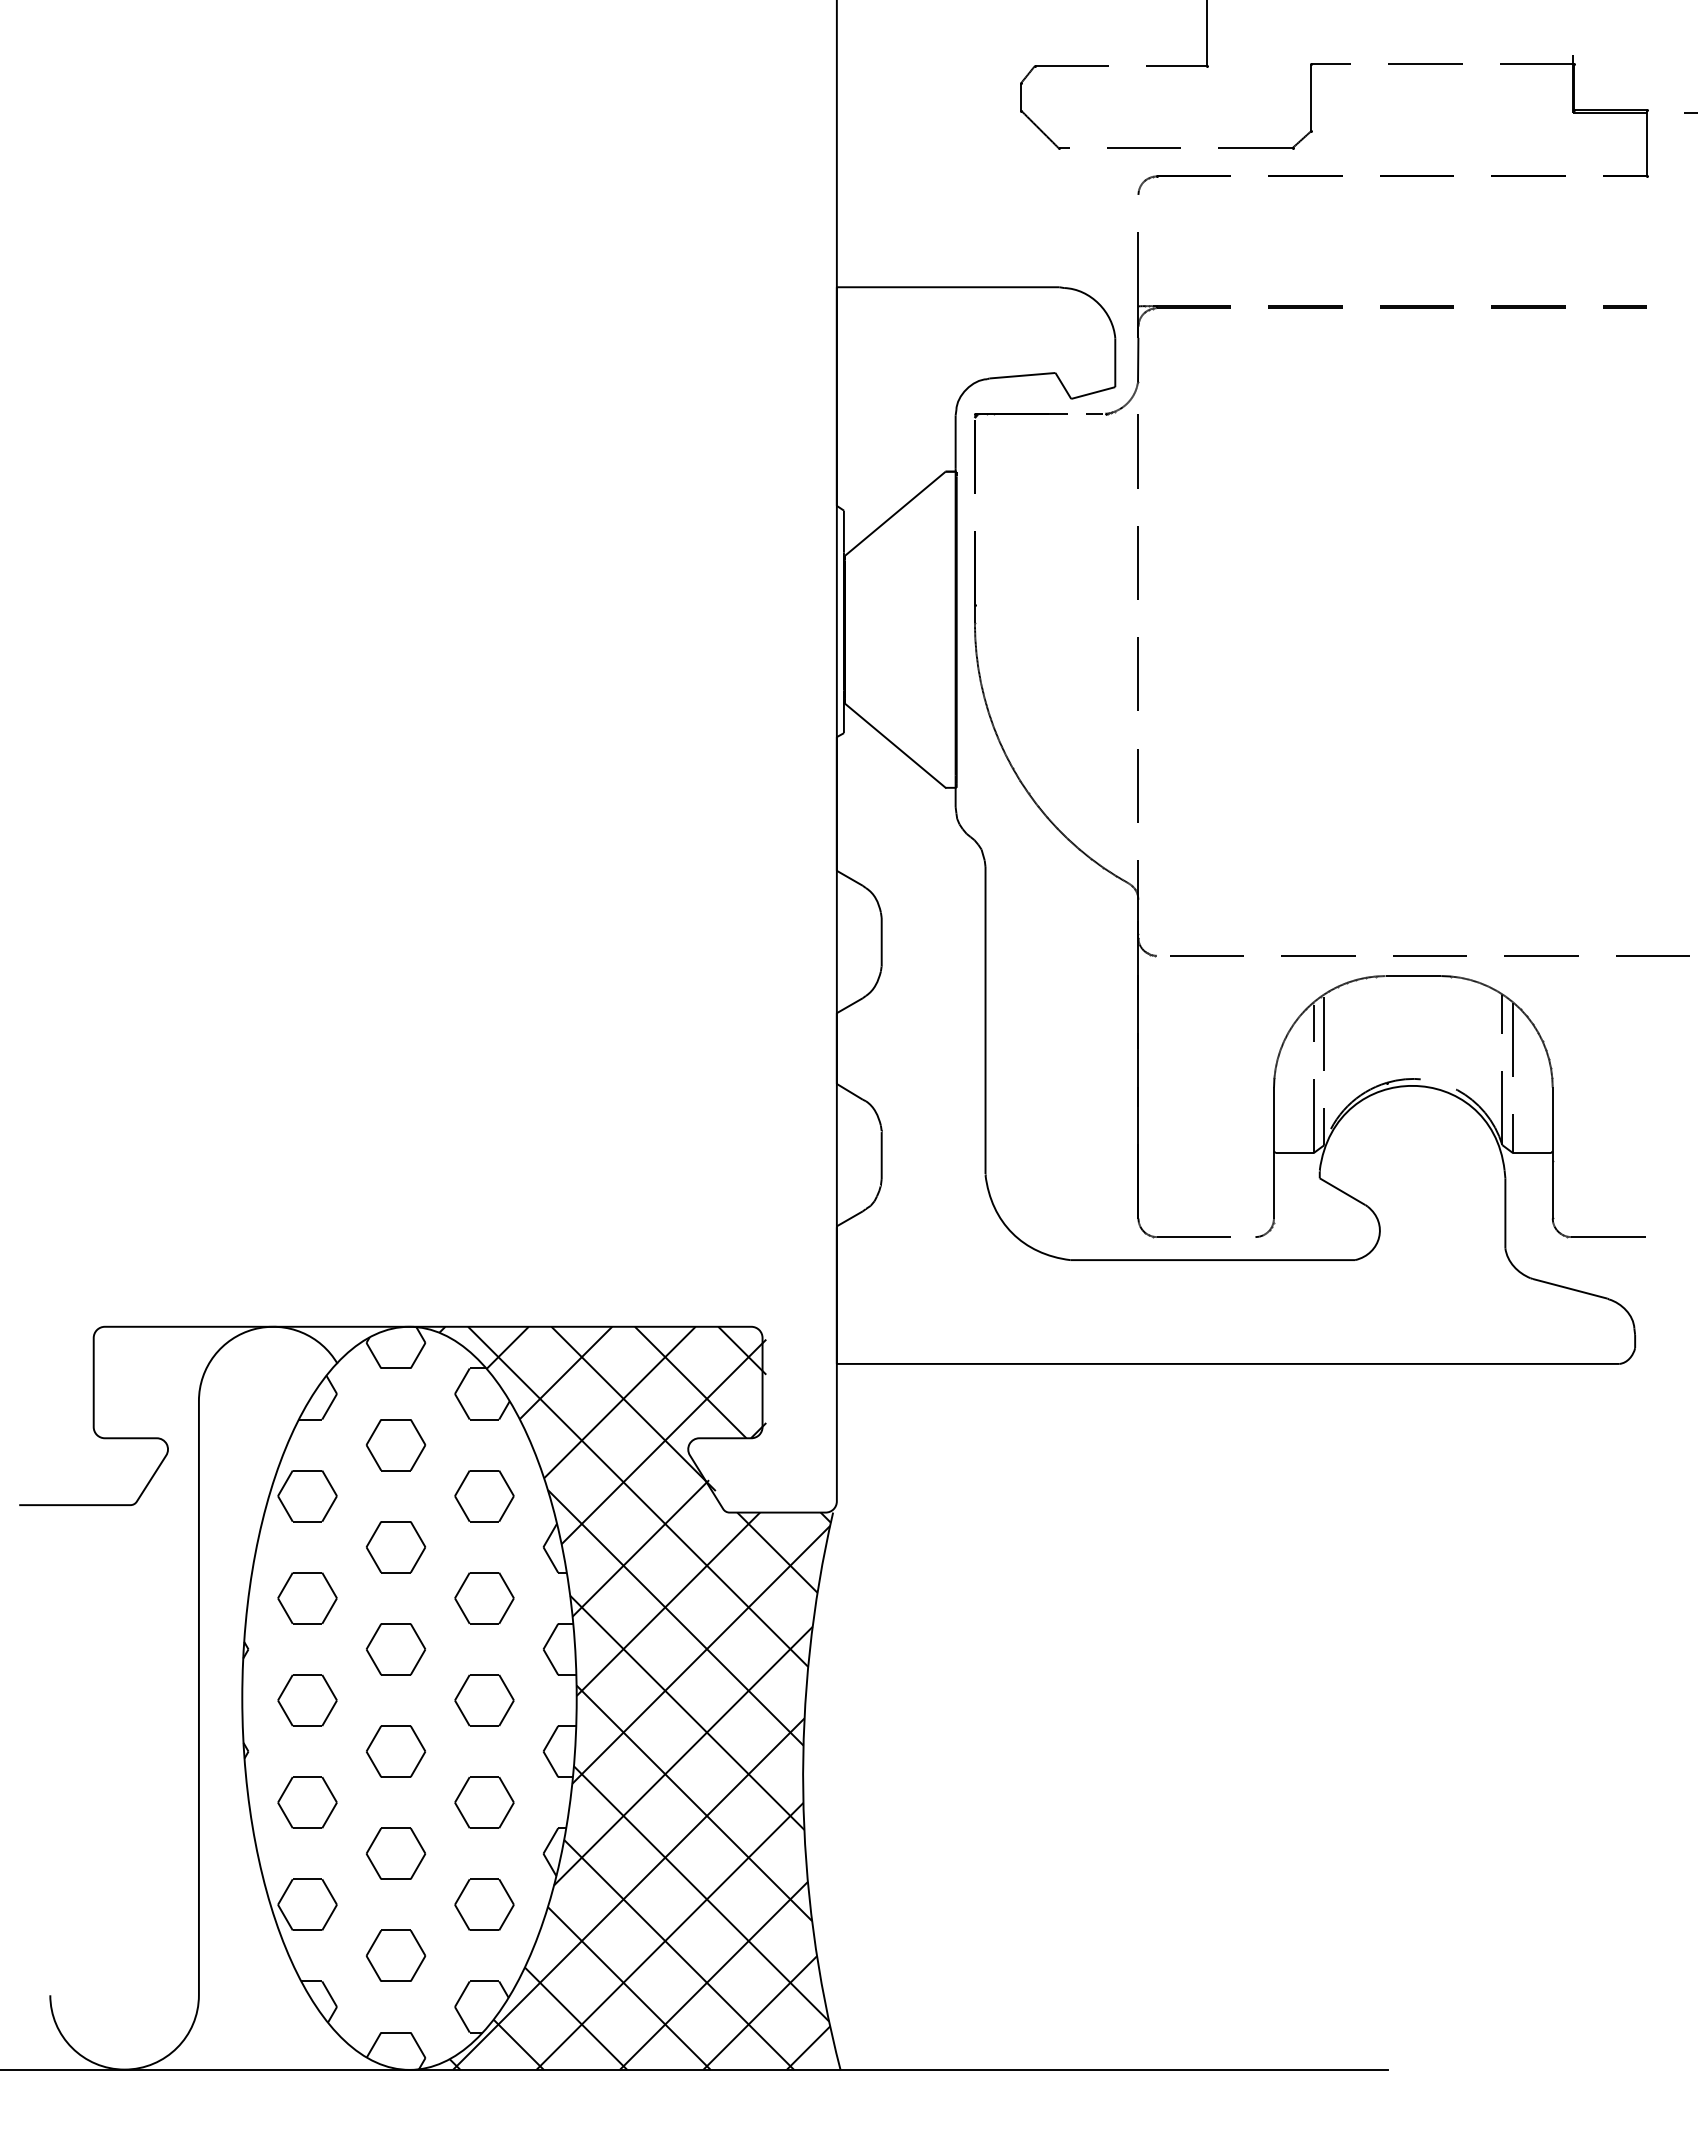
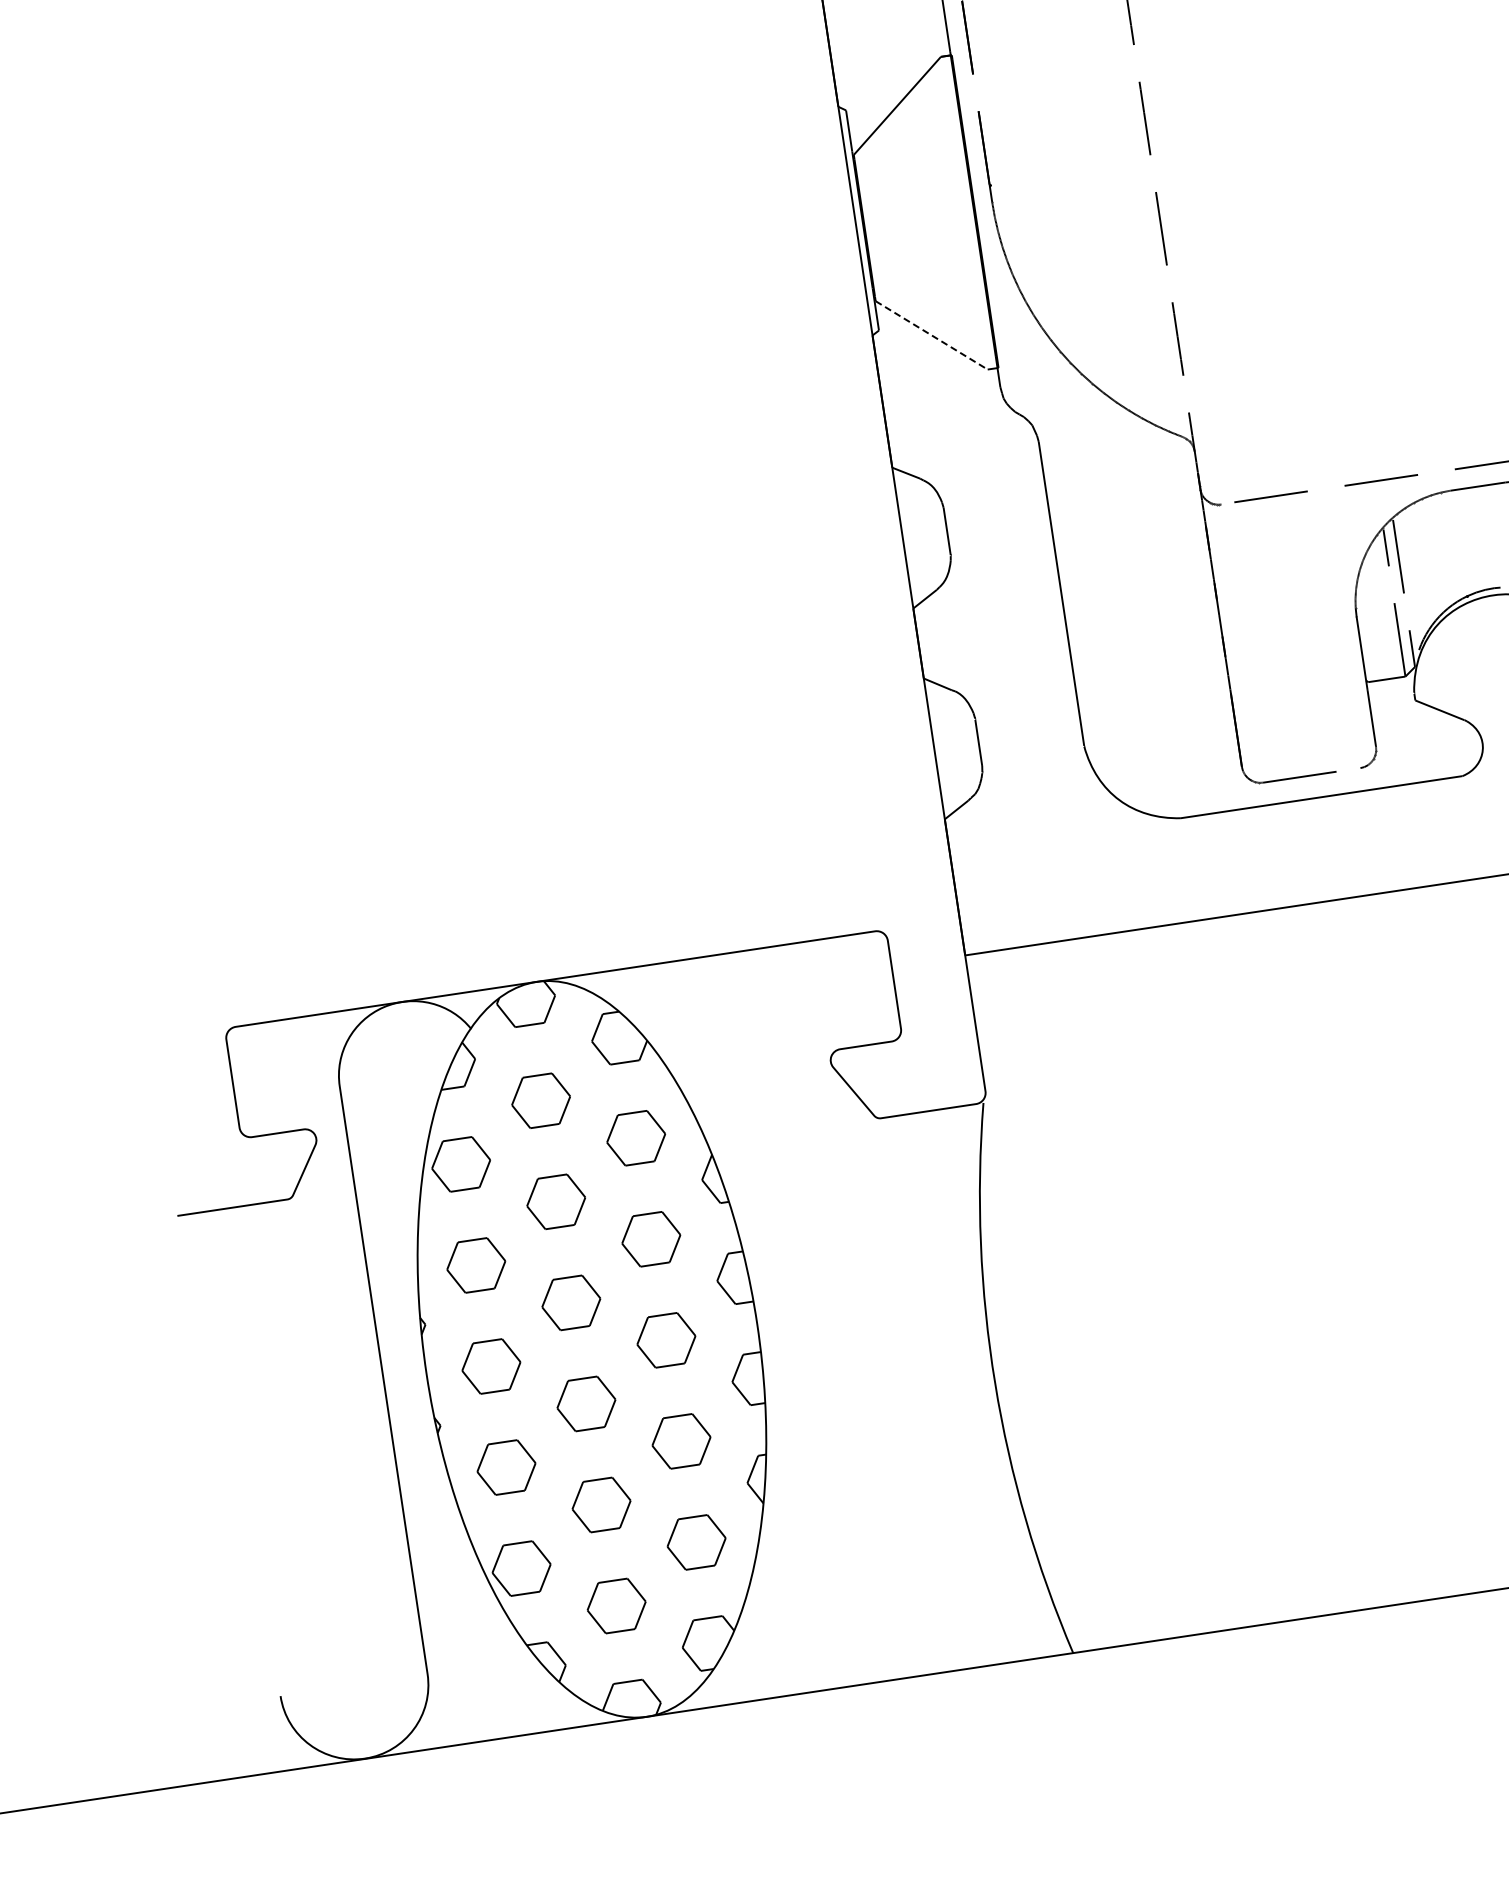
line: (895, 745) -> (931, 335), solid -> dashed
hatch: (634, 1697) -> (814, 1315), removed

